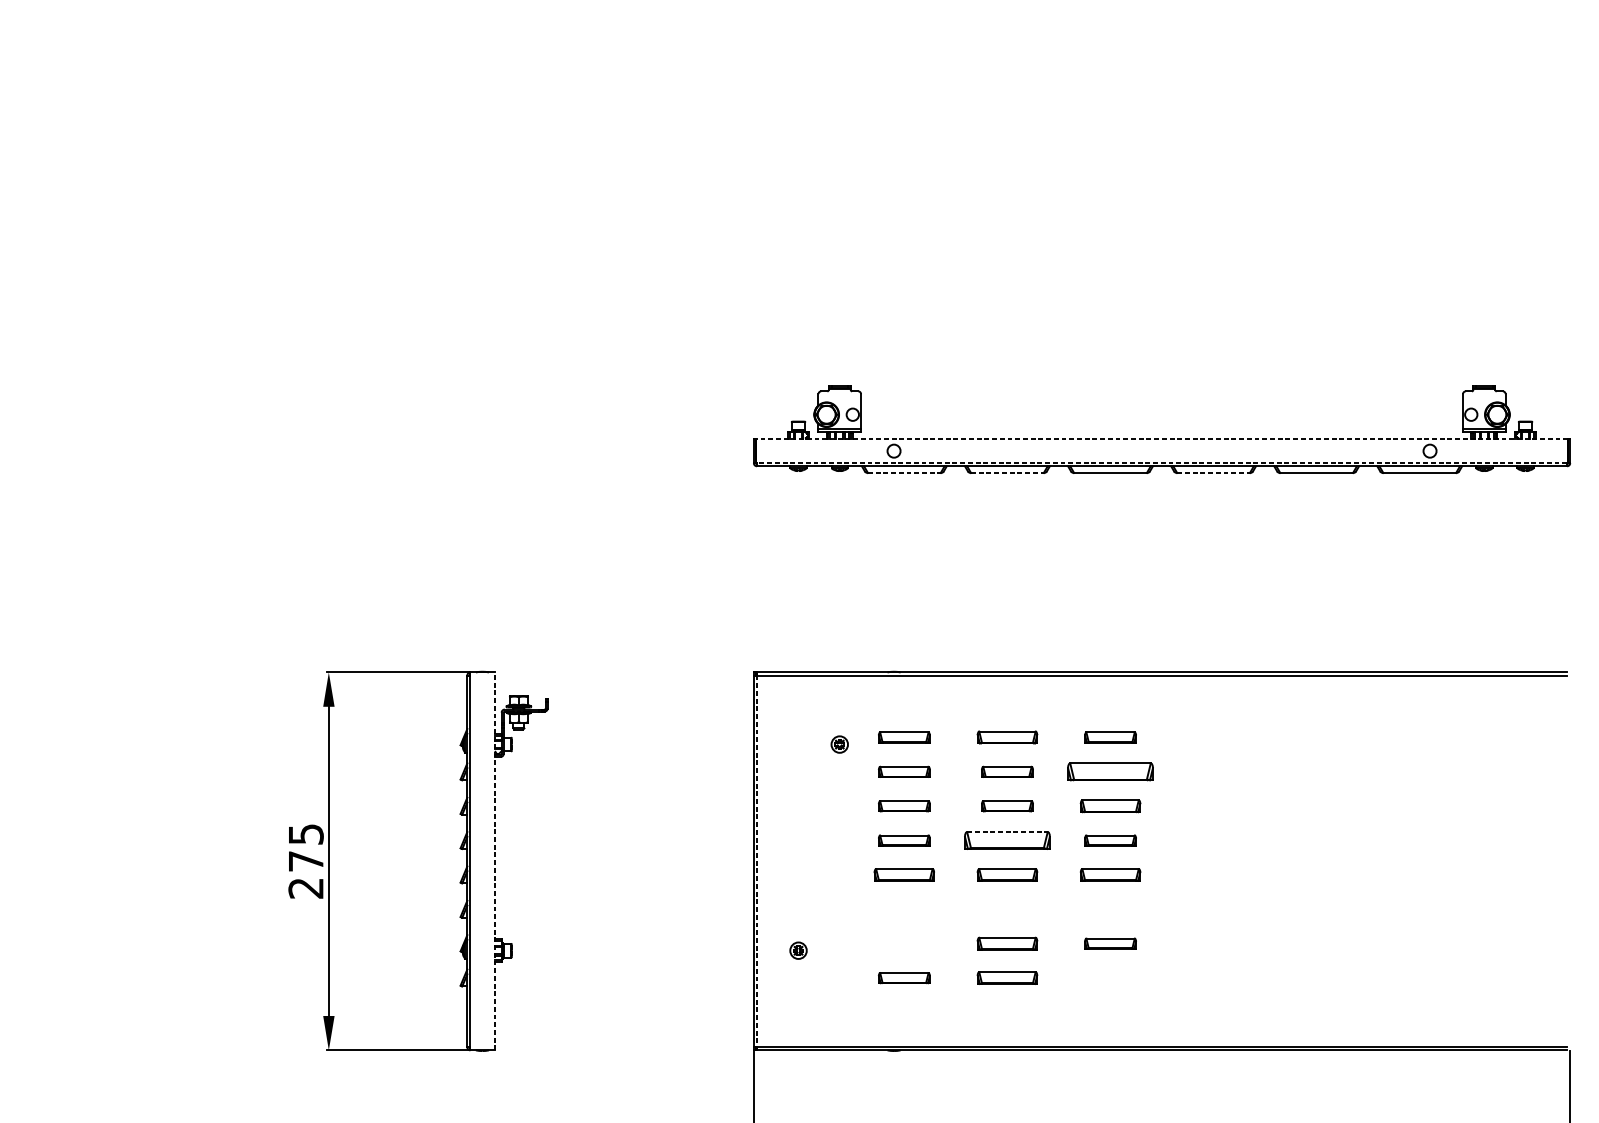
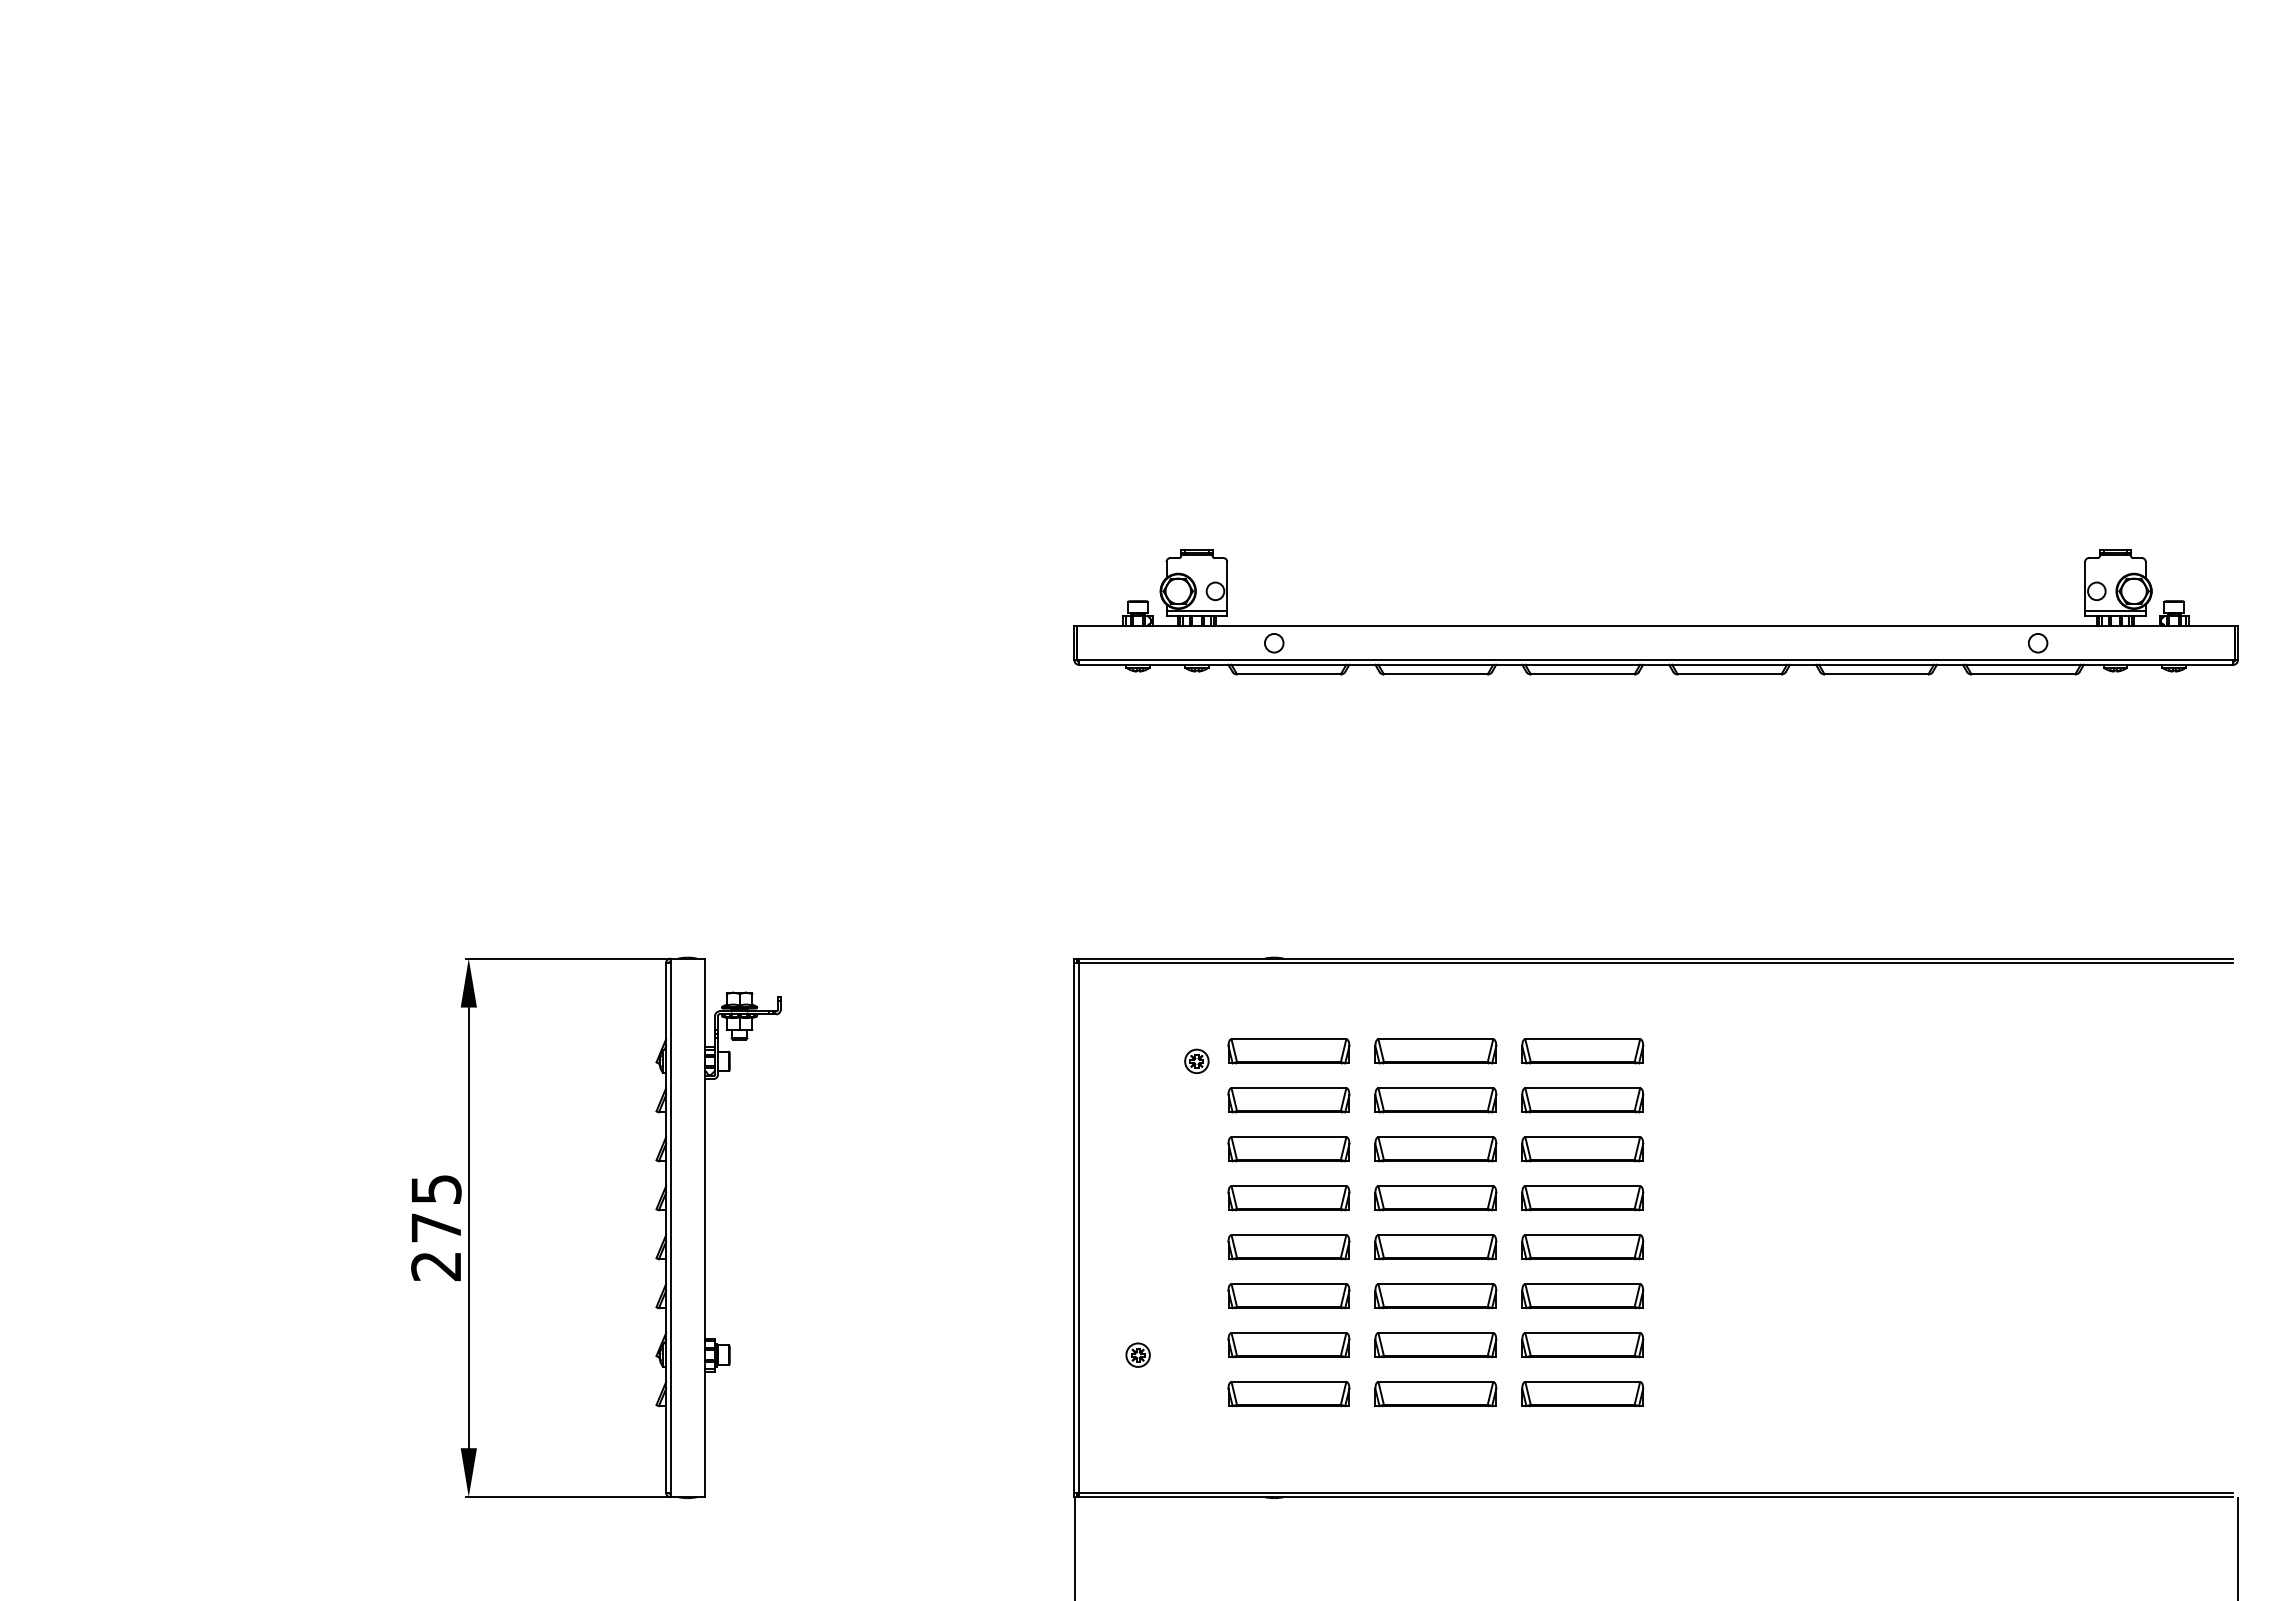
line: (1162, 438) -> (1656, 625), dashed -> solid
line: (1161, 463) -> (1655, 660), dashed -> solid
line: (904, 473) -> (1288, 674), dashed -> solid
line: (1007, 473) -> (1435, 674), dashed -> solid
line: (1213, 473) -> (1729, 674), dashed -> solid
part: (904, 737) -> (1288, 1051), size x1.67
part: (1007, 737) -> (1435, 1051), size x1.43
part: (1110, 737) -> (1582, 1051), size x1.67
part: (904, 772) -> (1288, 1100), size x1.67
part: (1007, 772) -> (1435, 1100), size x1.67
part: (904, 806) -> (1288, 1149), size x1.67
part: (1007, 806) -> (1435, 1149), size x1.67
part: (1110, 806) -> (1582, 1149), size x1.43
line: (1007, 832) -> (1436, 1186), dashed -> solid
part: (904, 840) -> (1288, 1198), size x1.67
part: (1110, 840) -> (1582, 1198), size x1.67
line: (494, 861) -> (705, 1227), dashed -> solid
line: (756, 861) -> (1078, 1227), dashed -> solid
part: (904, 875) -> (1288, 1247), size x1.43
part: (1007, 875) -> (1435, 1247), size x1.43
part: (1110, 875) -> (1582, 1247), size x1.43
part: (904, 909) -> (1288, 1296), added
part: (1007, 909) -> (1435, 1296), added
part: (1110, 909) -> (1582, 1296), added
part: (904, 943) -> (1288, 1345), added
part: (1007, 943) -> (1435, 1345), size x1.43
part: (1110, 943) -> (1582, 1345), size x1.67
part: (904, 978) -> (1288, 1394), size x1.67
part: (1007, 978) -> (1435, 1394), size x1.43
part: (1110, 978) -> (1582, 1394), added

